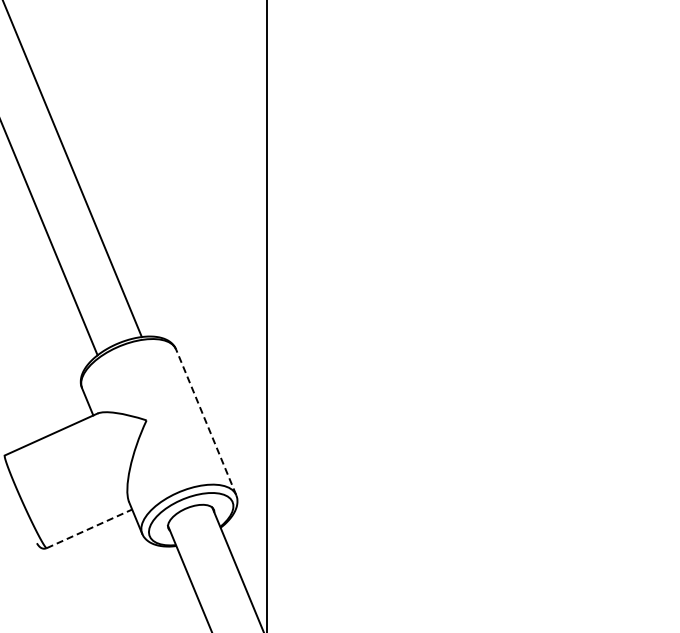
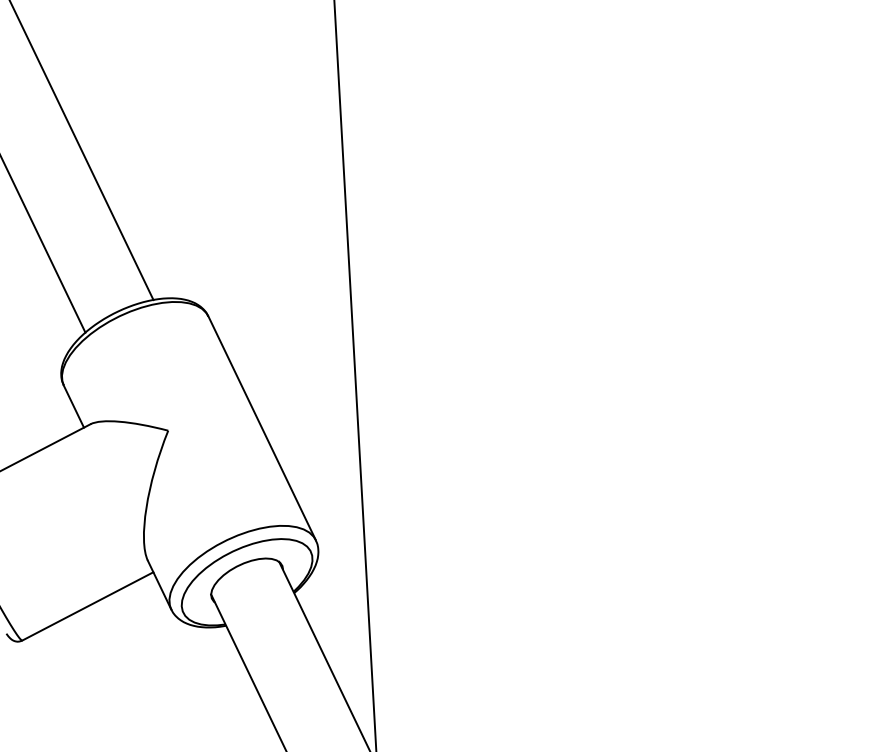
line: (206, 422) -> (262, 428), dashed -> solid
line: (89, 528) -> (87, 605), dashed -> solid

